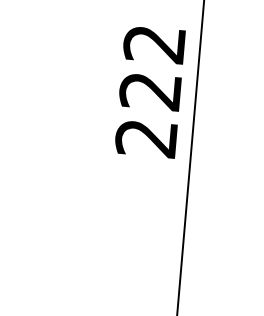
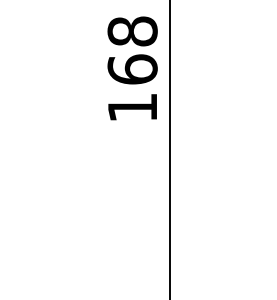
text: (150, 91) -> (132, 69), 222 -> 168

